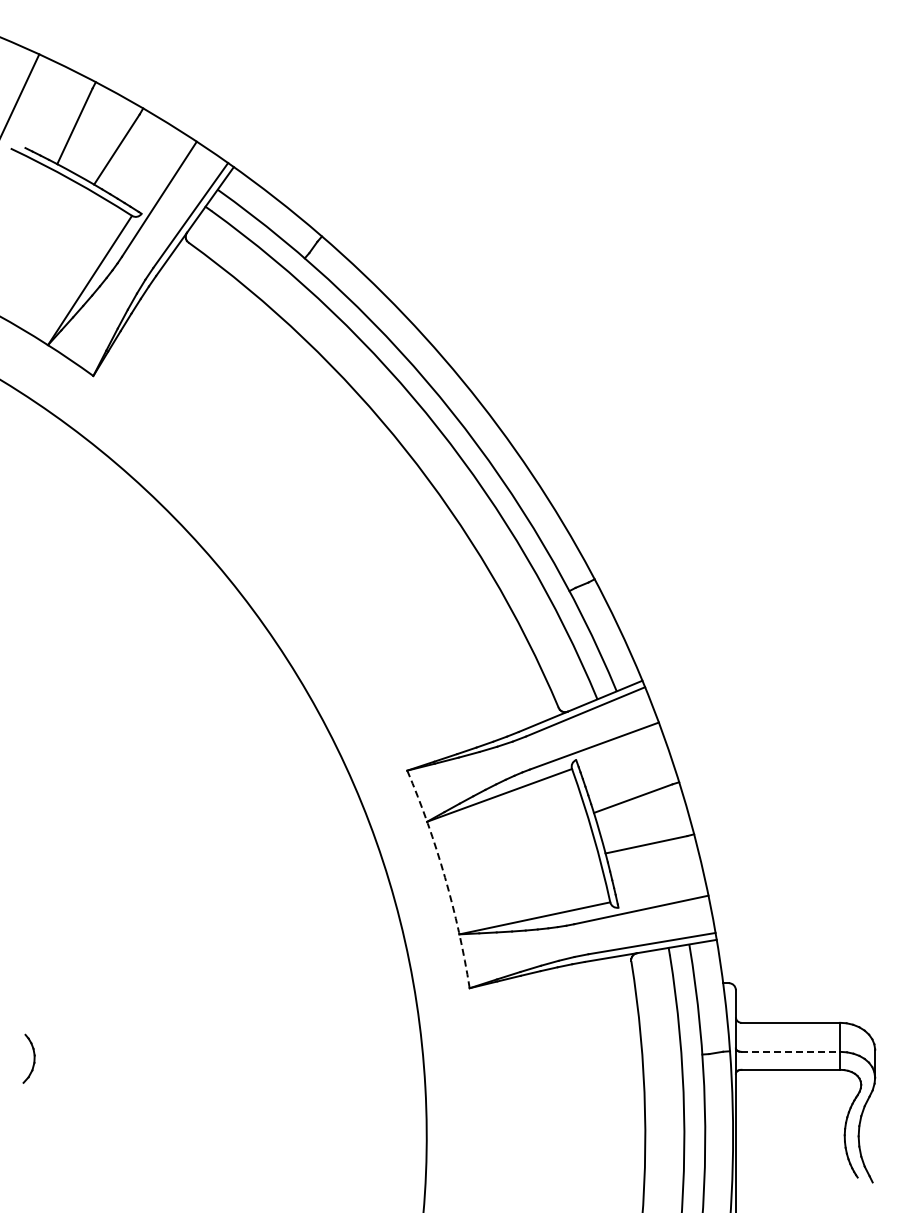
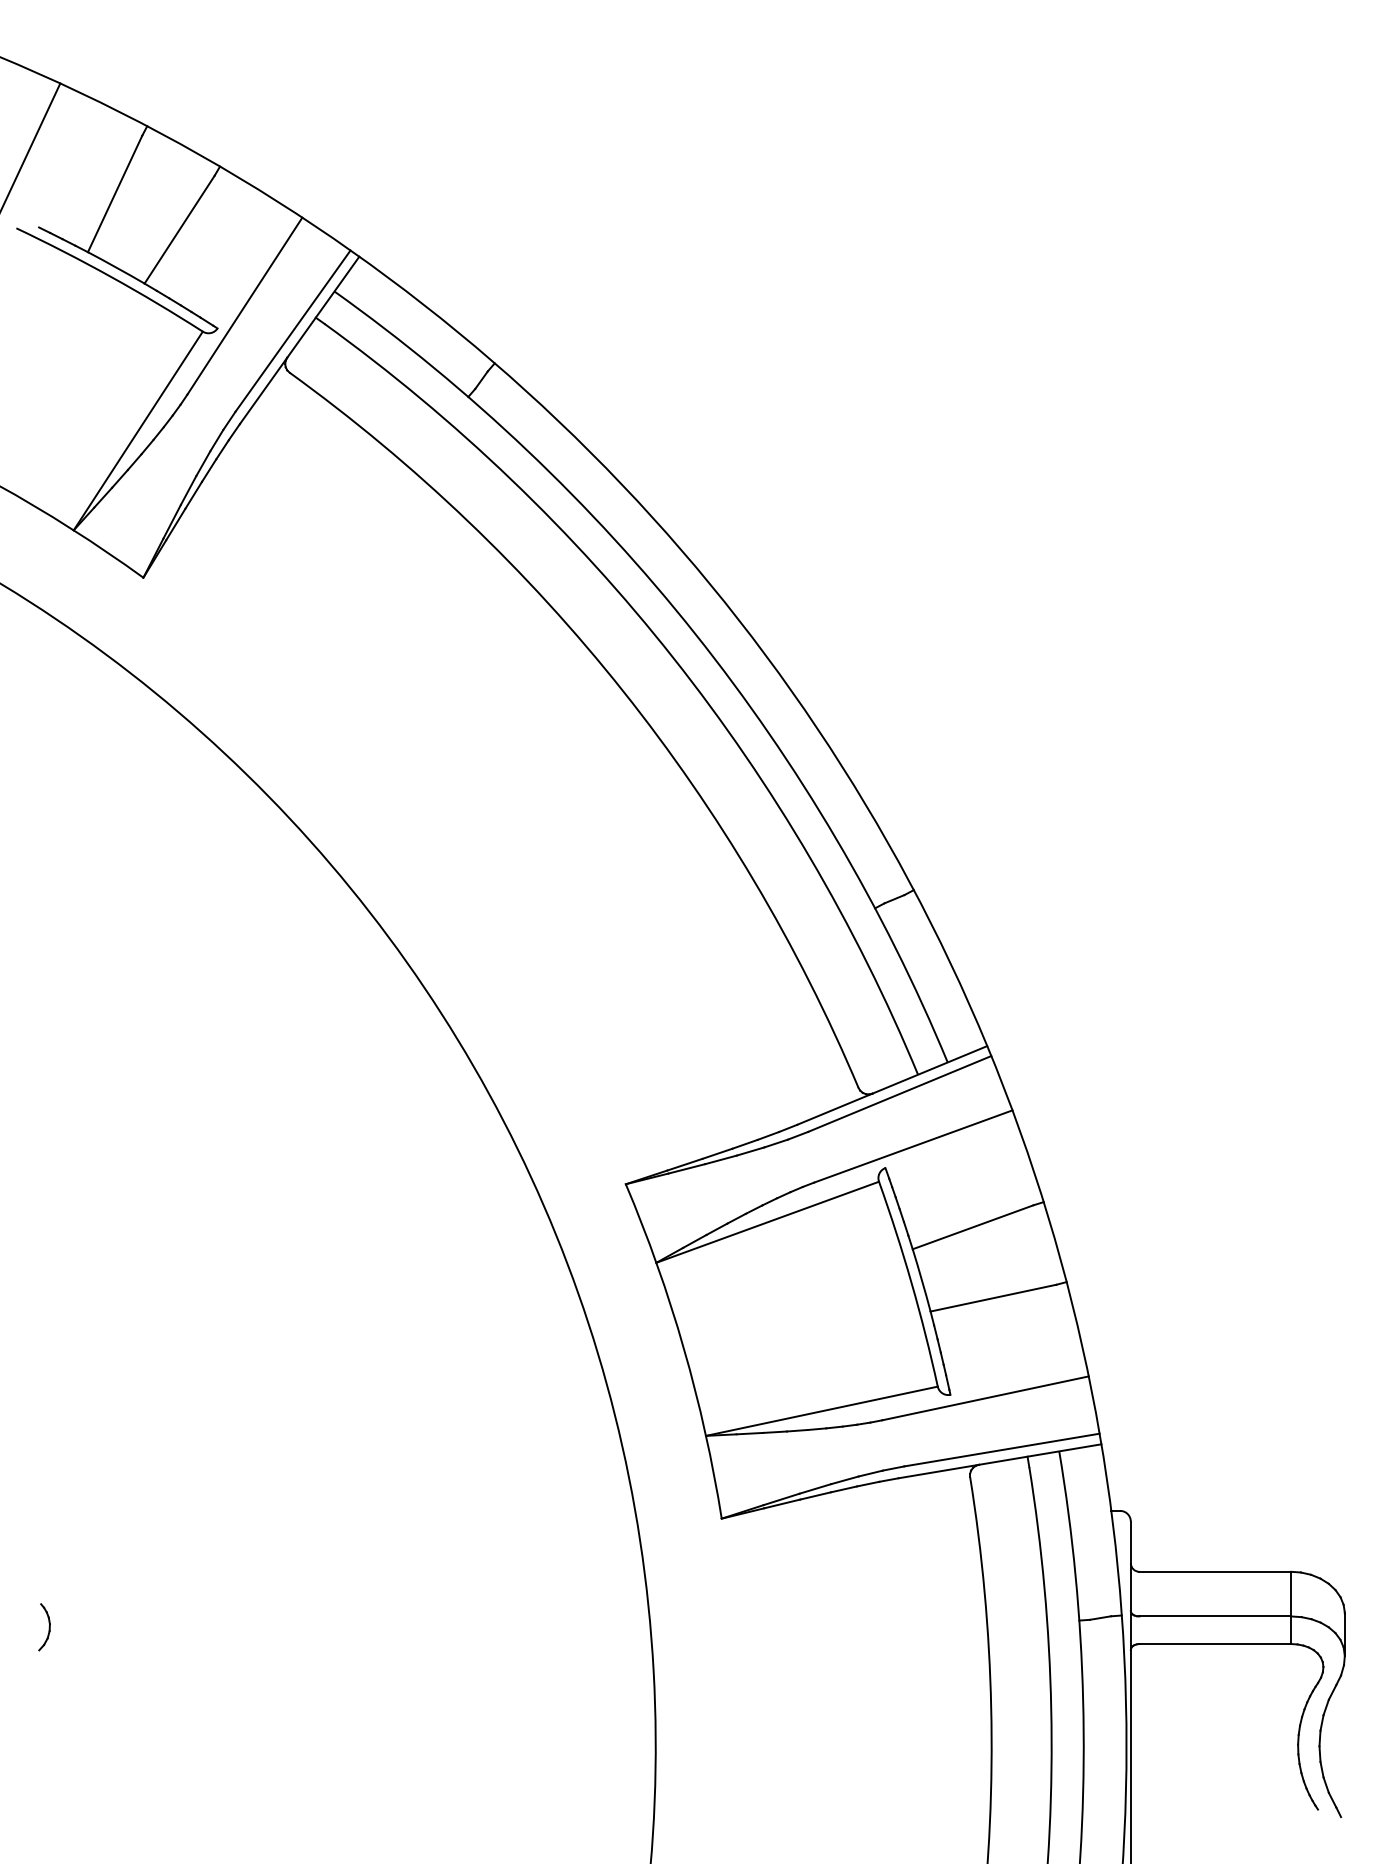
arc: (445, 877) -> (684, 1348), dashed -> solid
line: (791, 1051) -> (1216, 1615), dashed -> solid
part: (28, 1058) -> (43, 1626), size x0.62

